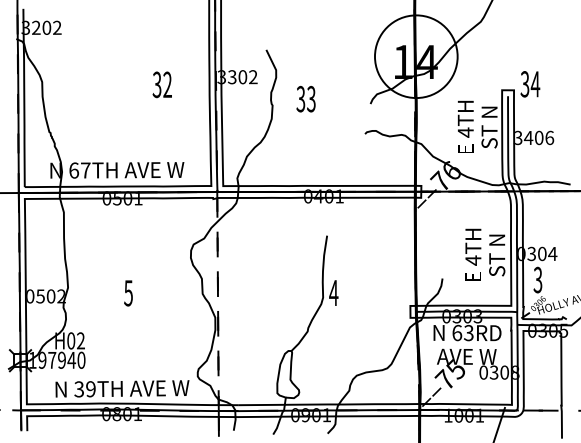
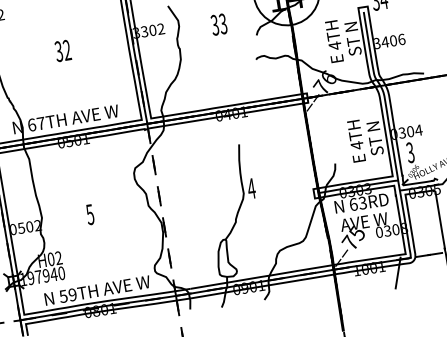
text: (161, 84) -> (62, 50), moved
text: (305, 99) -> (218, 24), moved
text: (78, 388) -> (62, 295), 39TH -> 59TH

